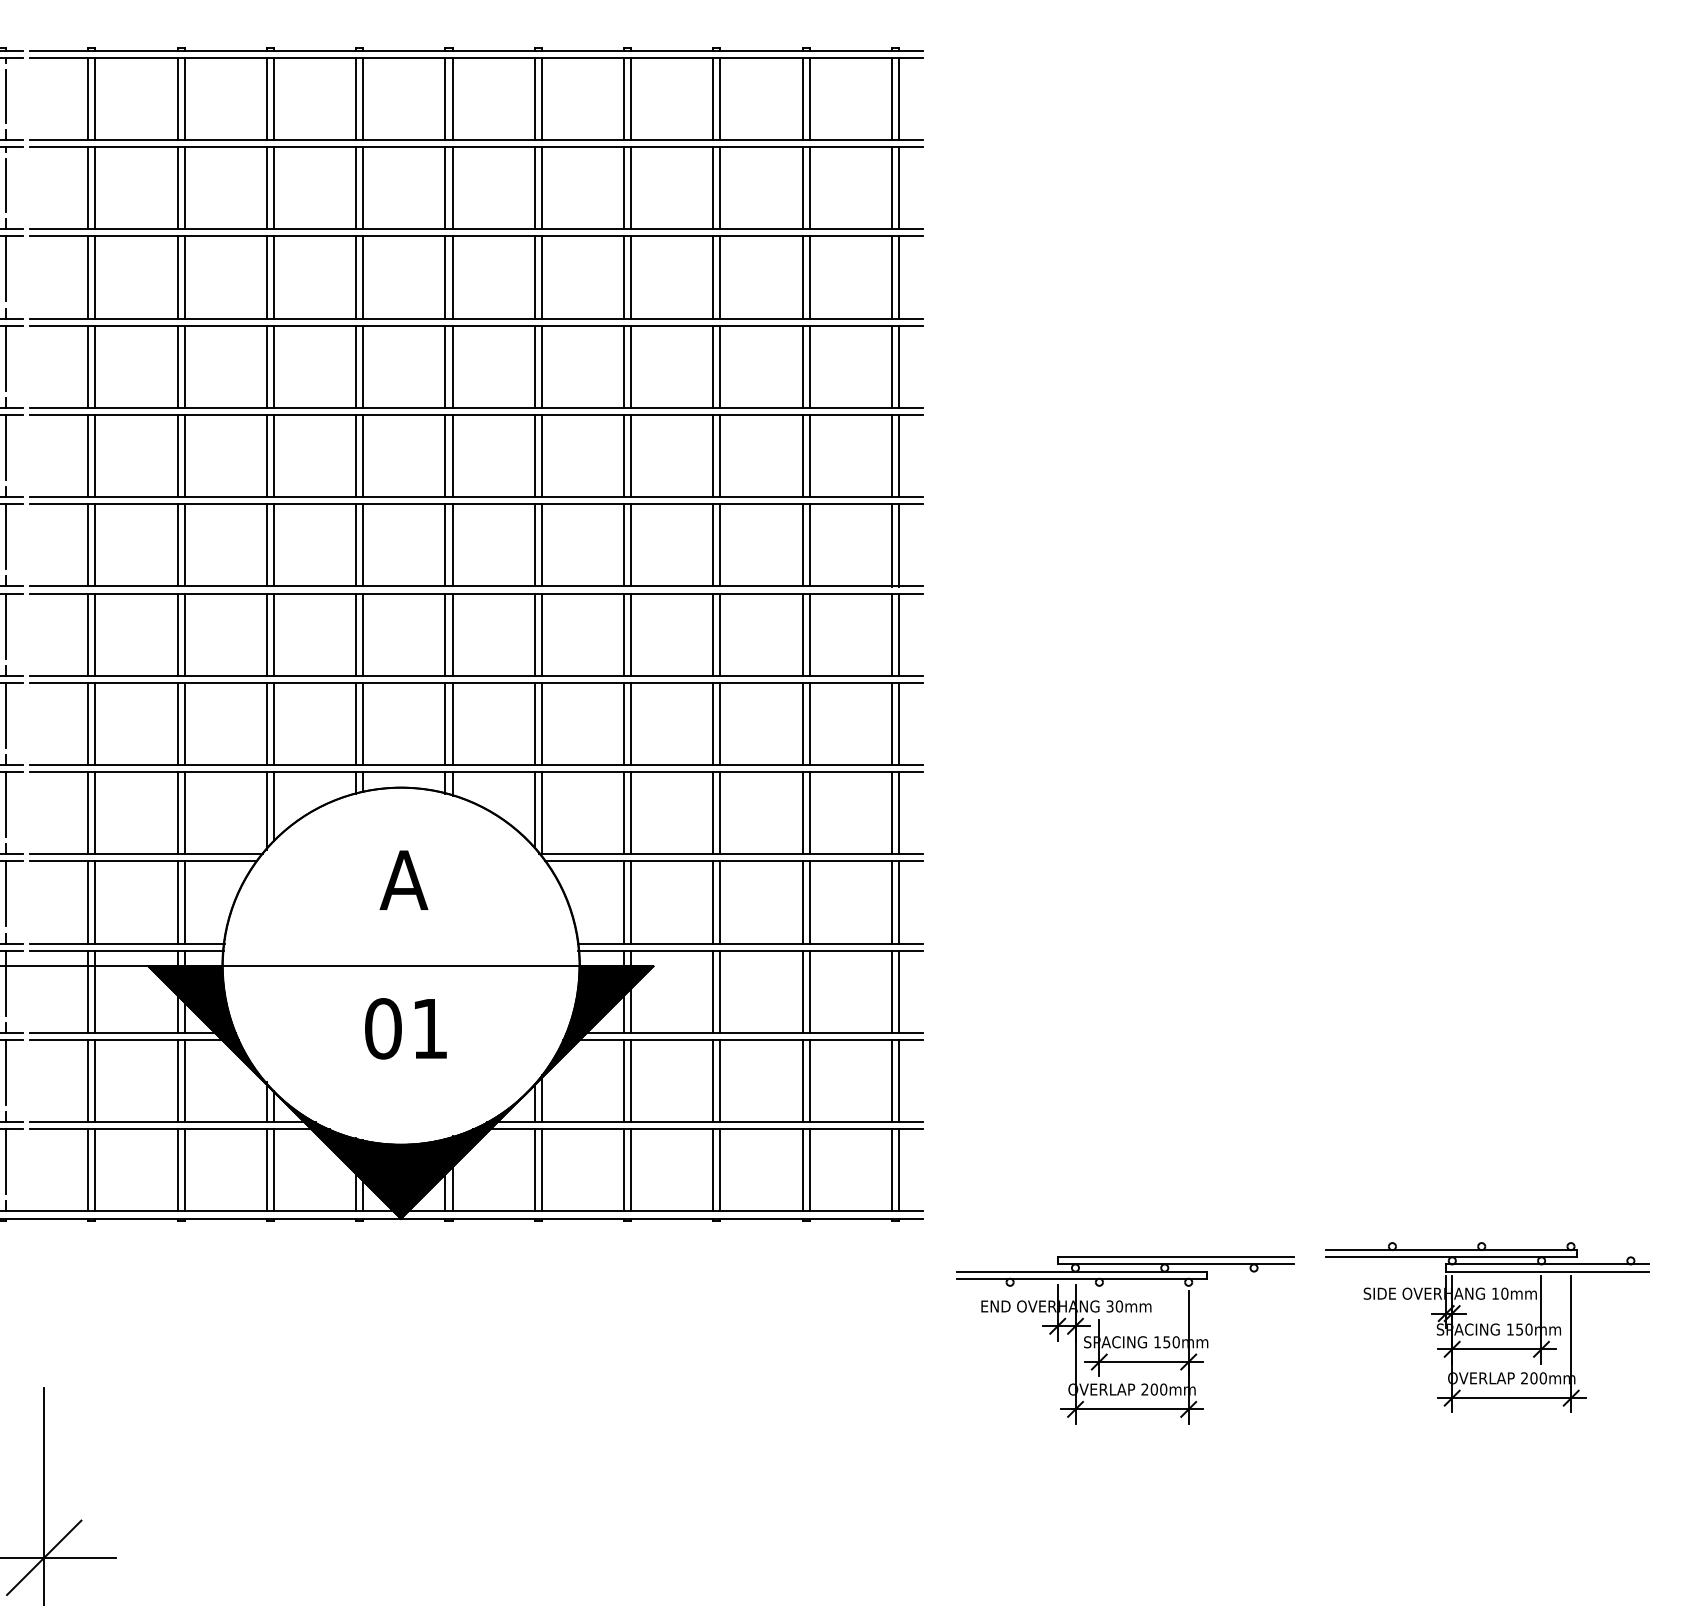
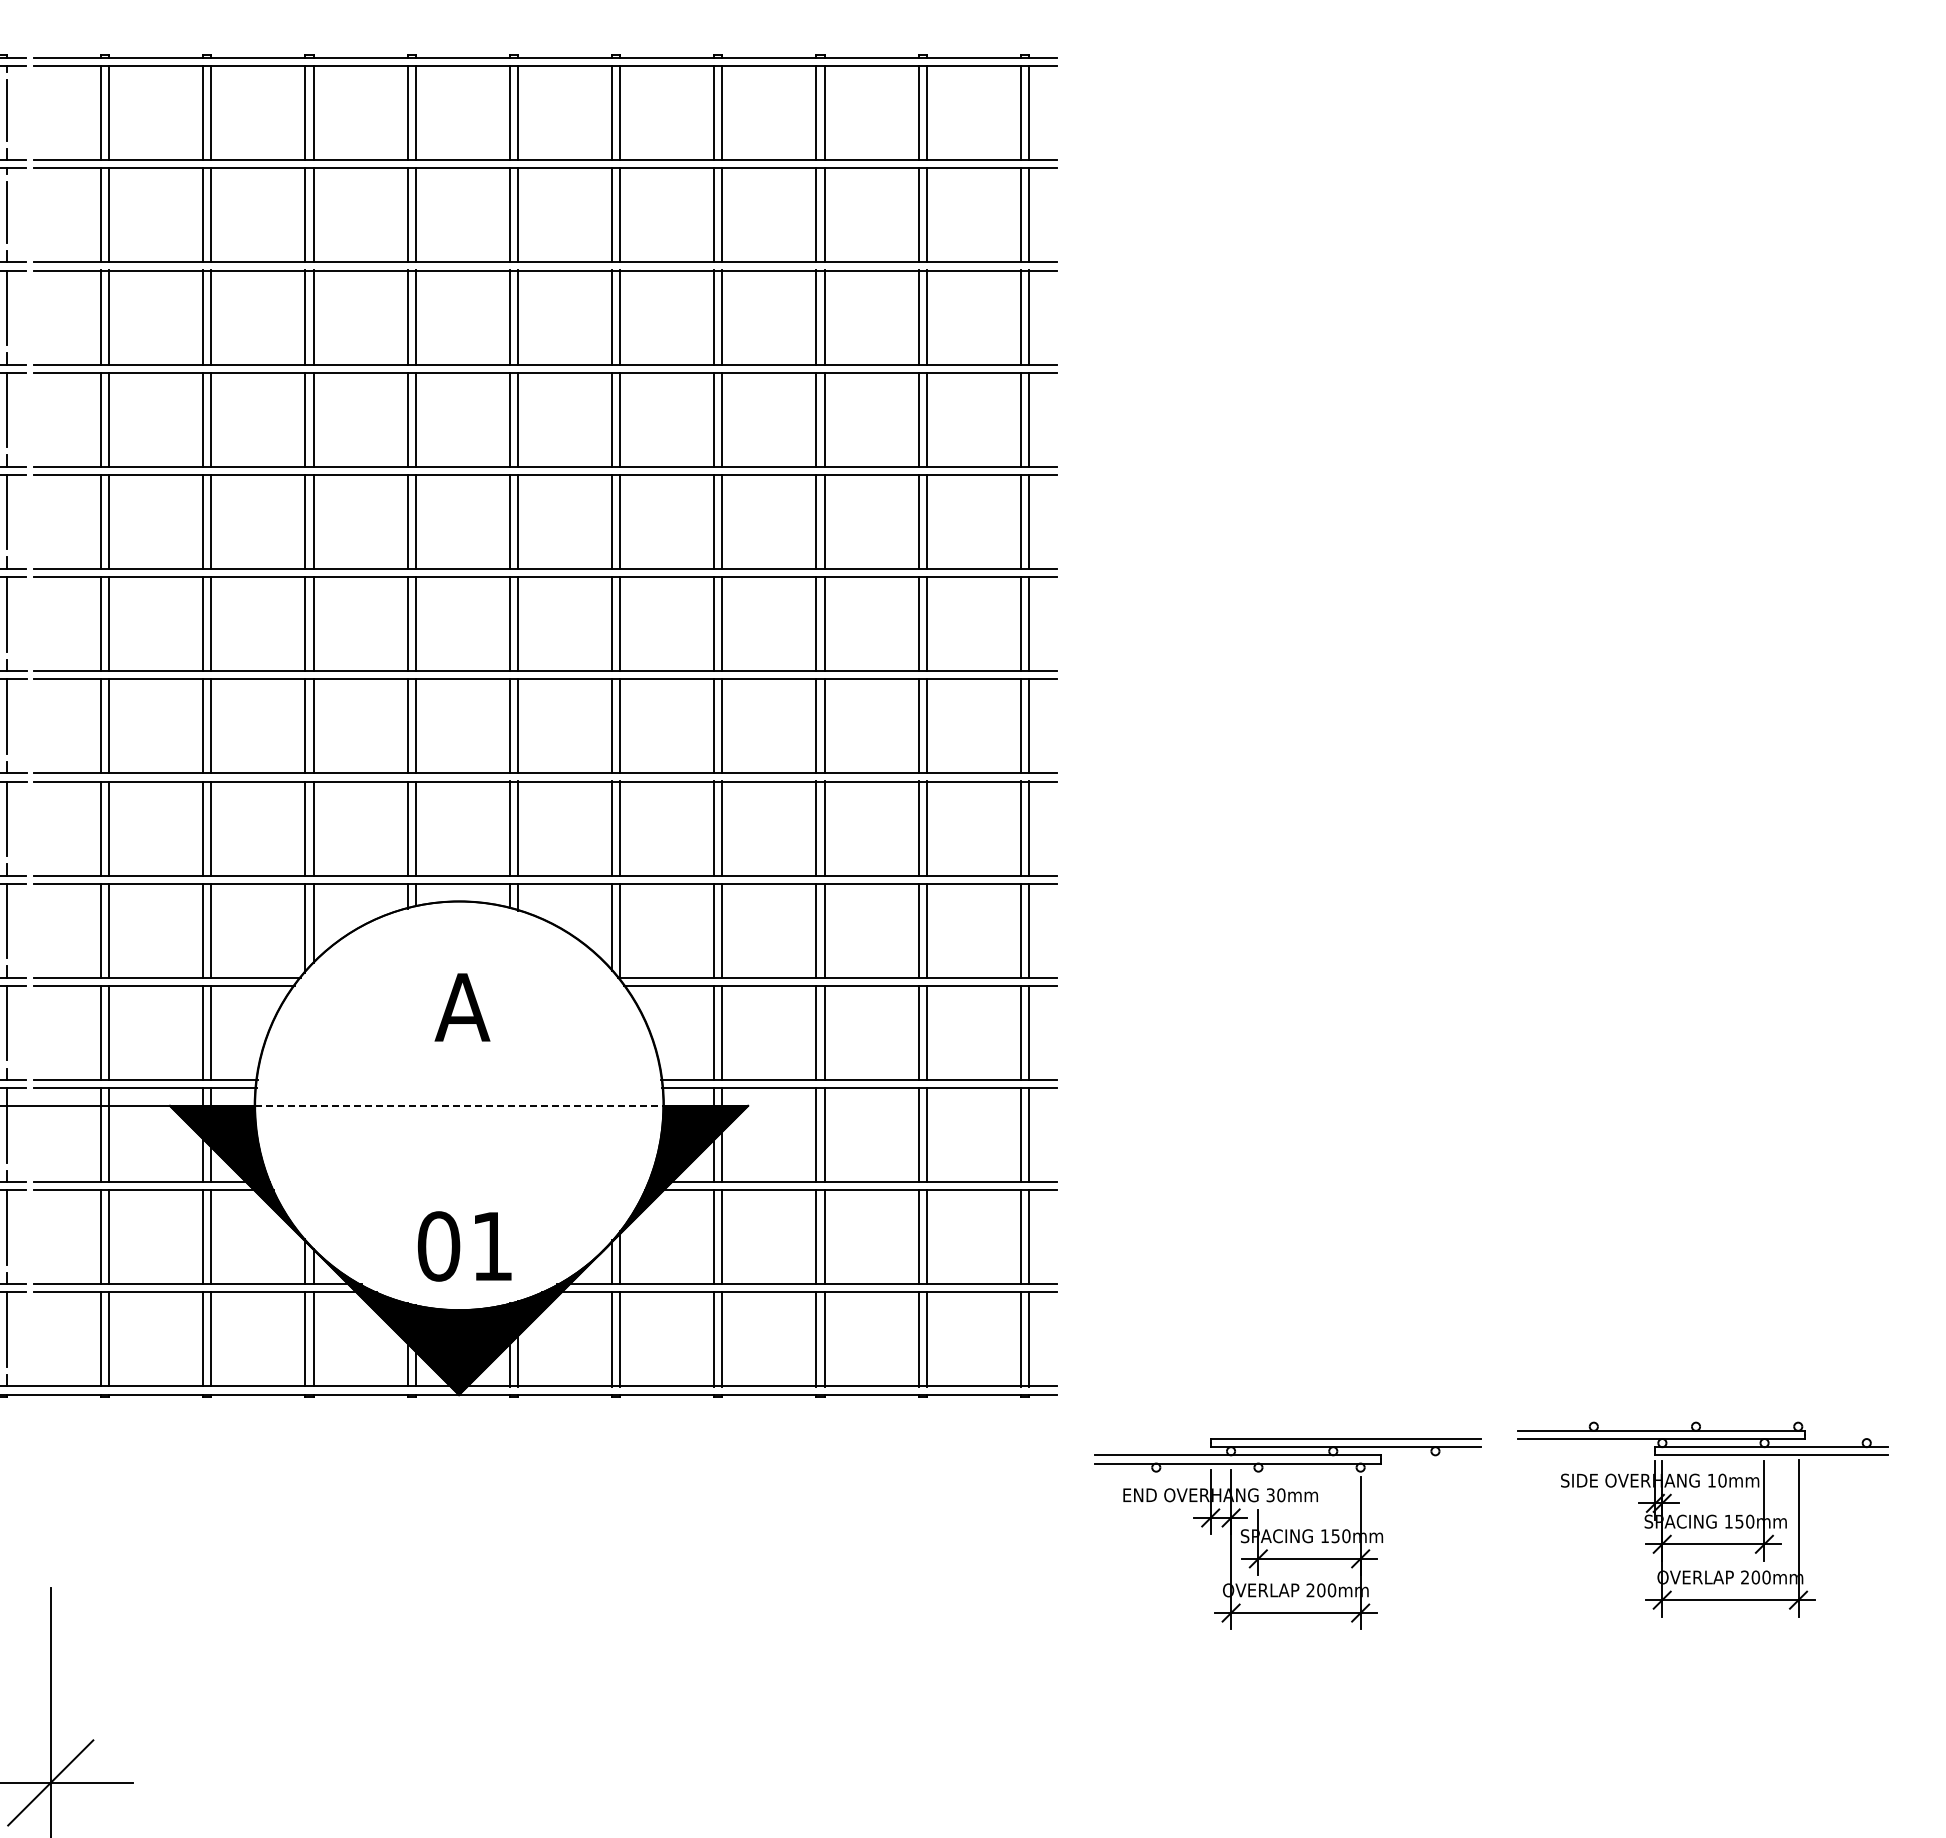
line: (401, 965) -> (459, 1105), solid -> dashed
text: (405, 1028) -> (464, 1246), moved

